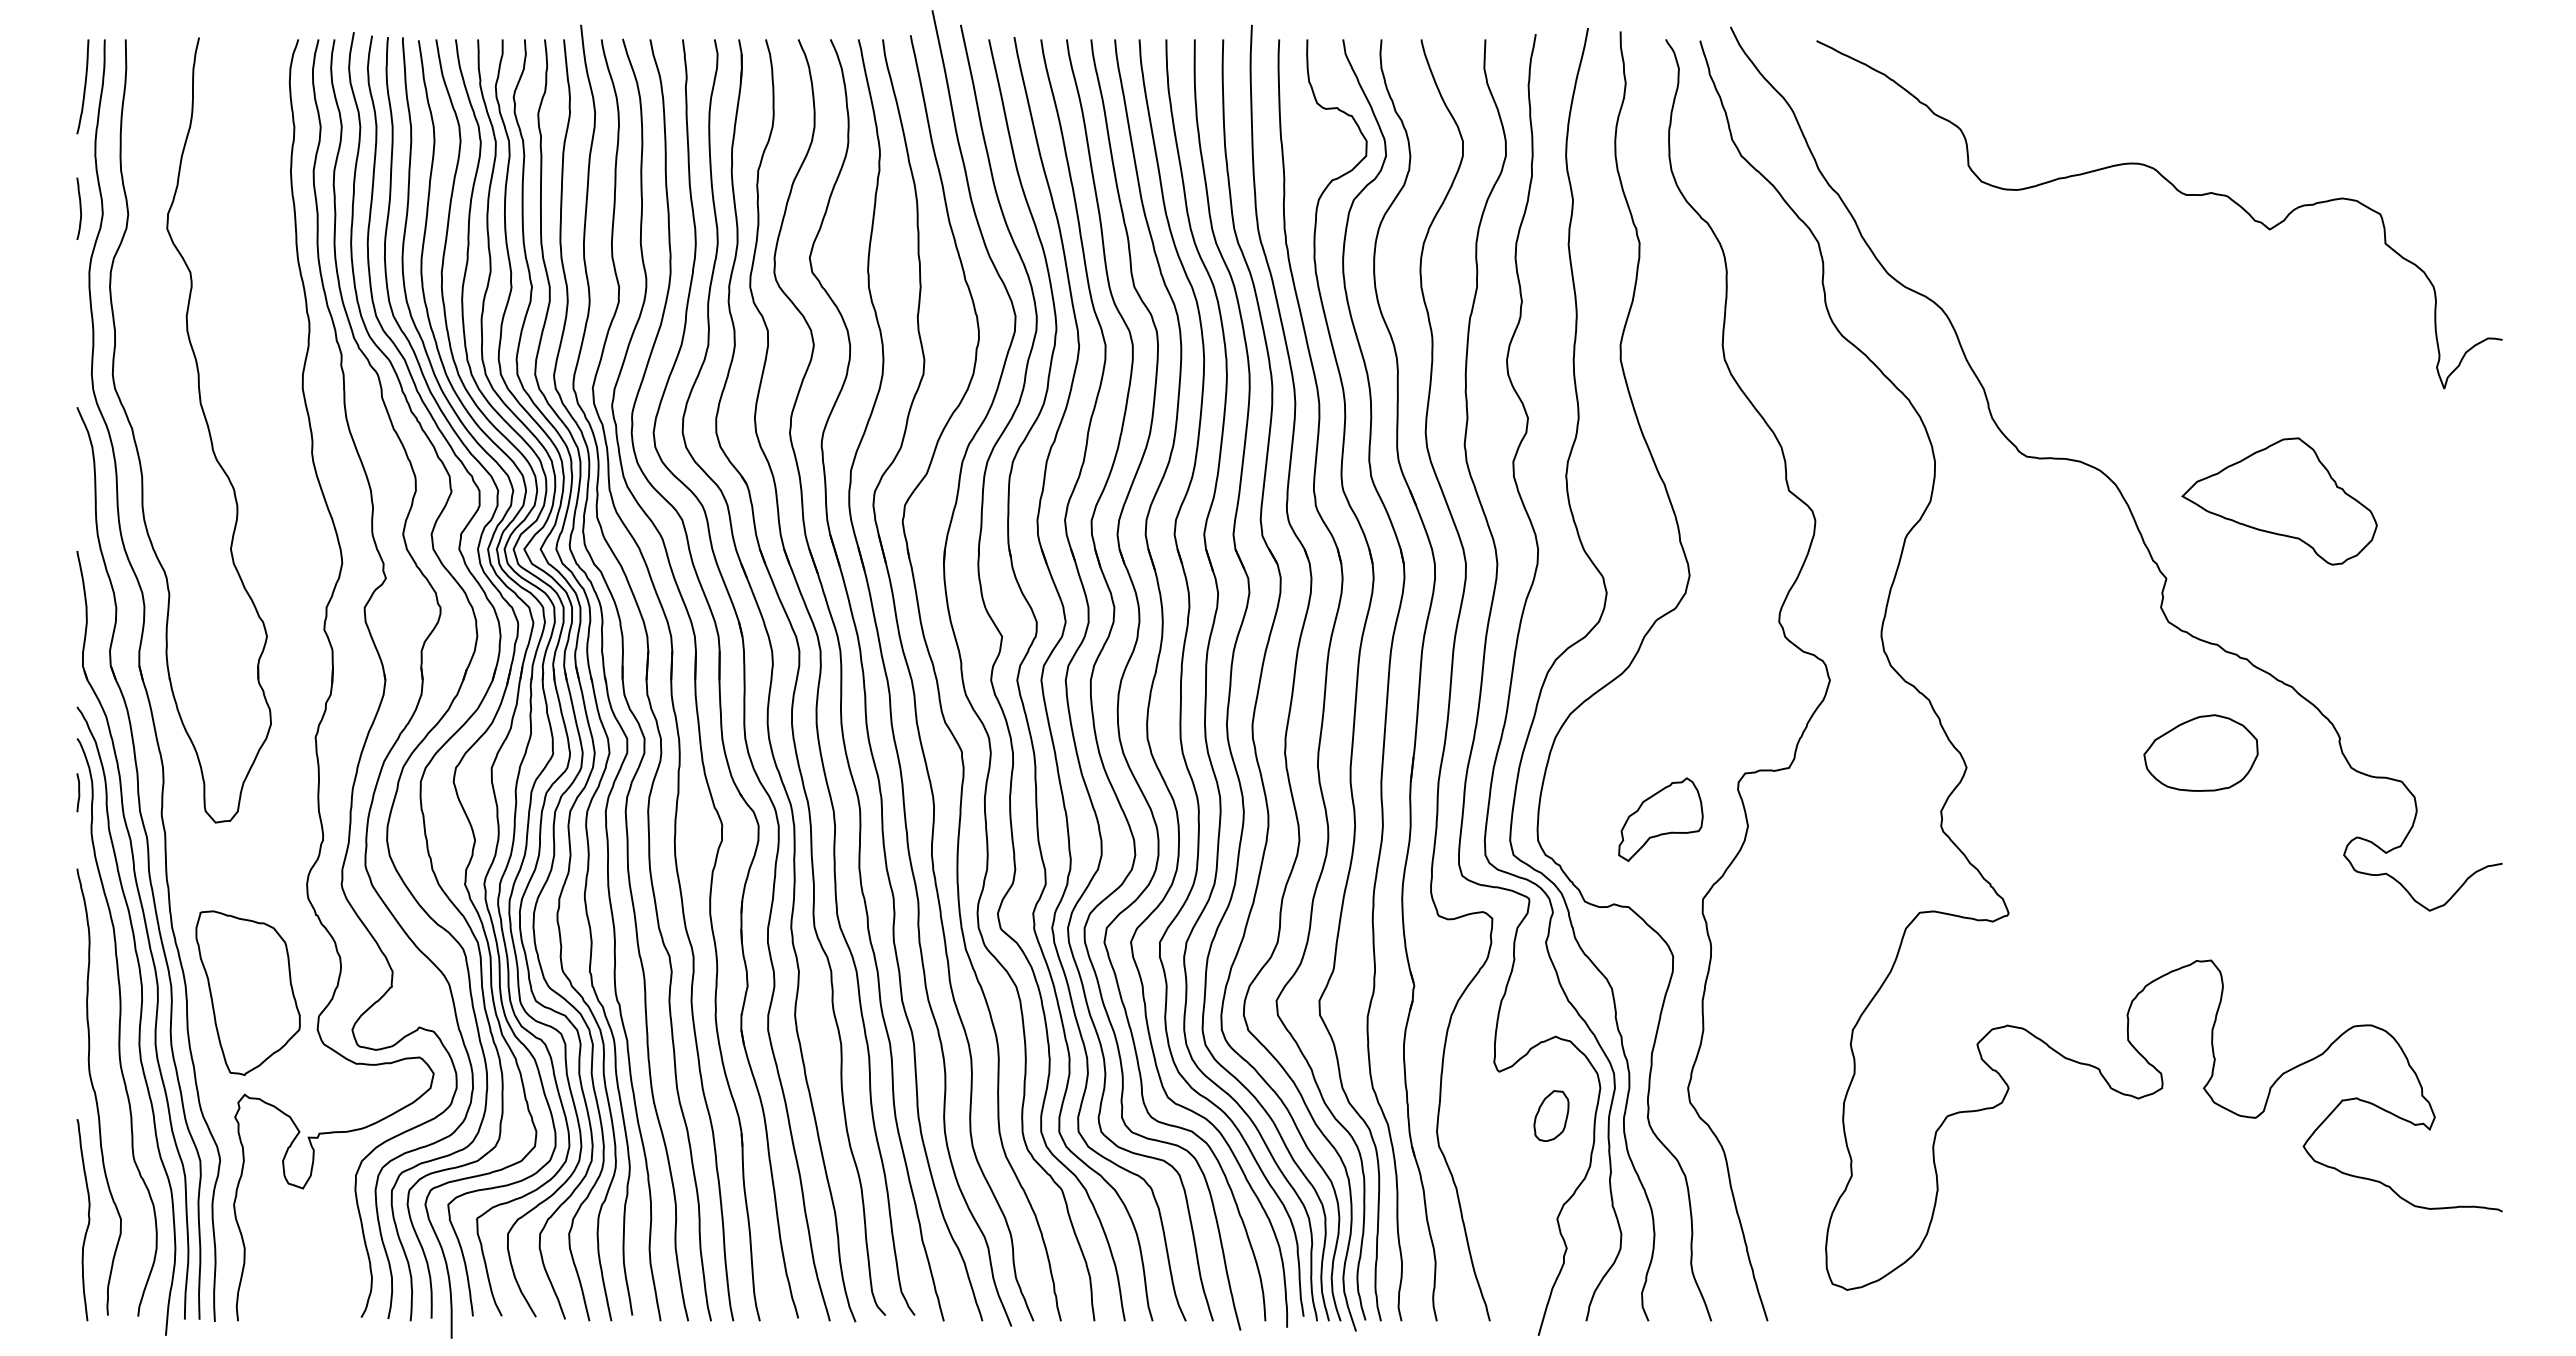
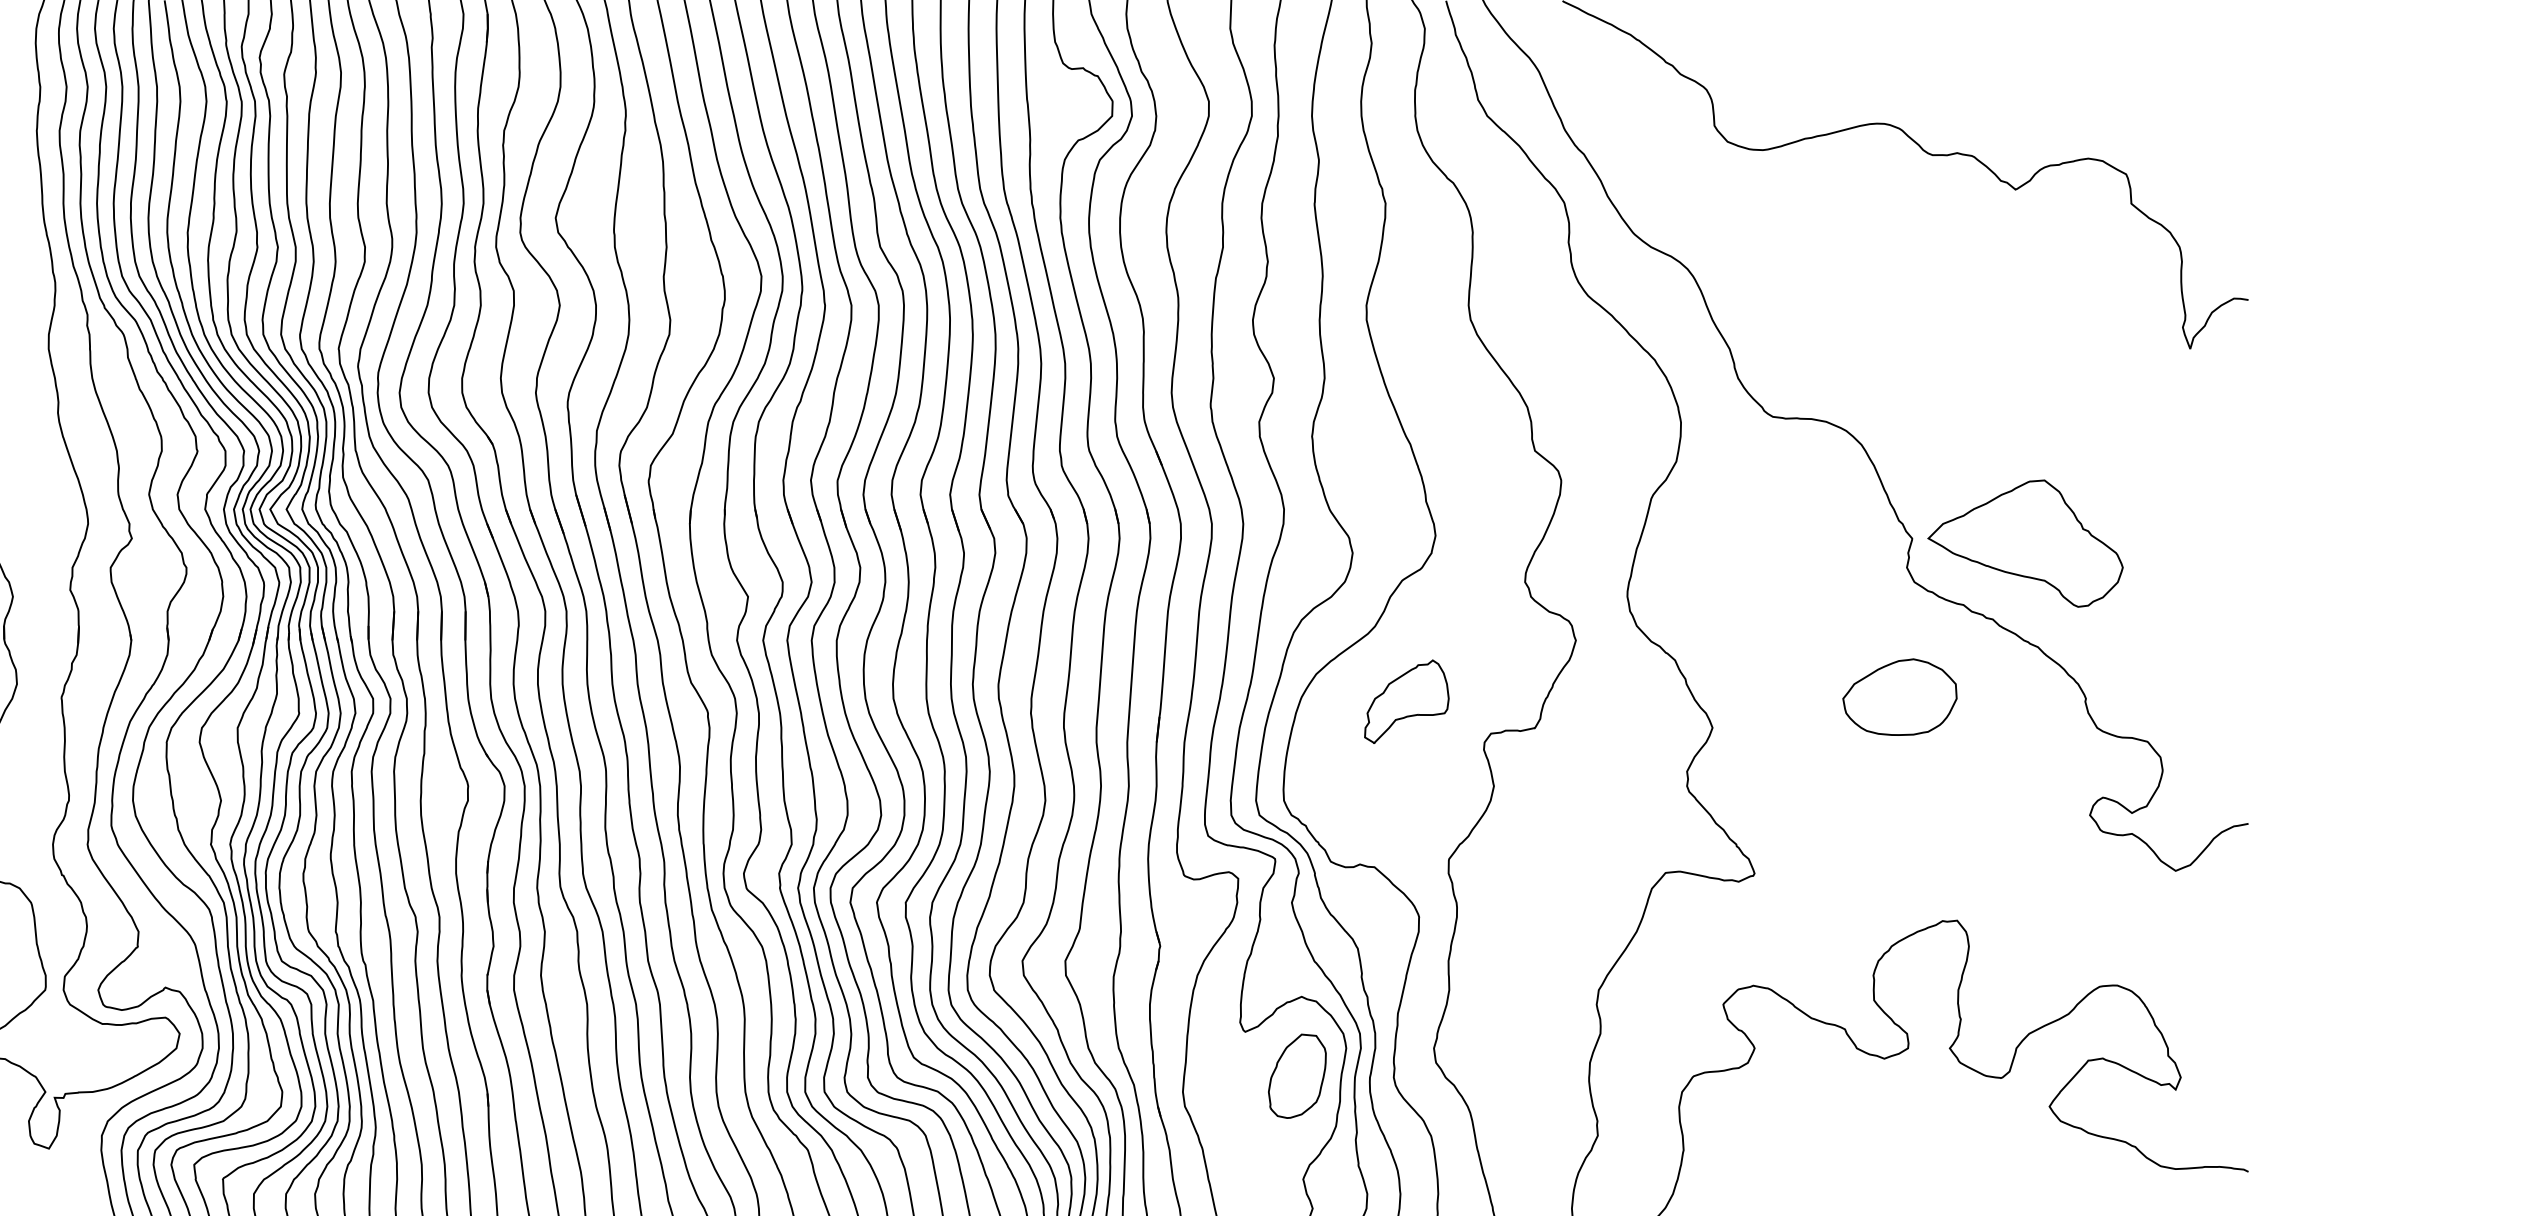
part: (2279, 501) -> (2025, 543), moved
part: (2200, 752) -> (1899, 696), moved
part: (1660, 819) -> (1406, 701), moved
part: (1551, 1115) -> (1297, 1075), size x1.67

